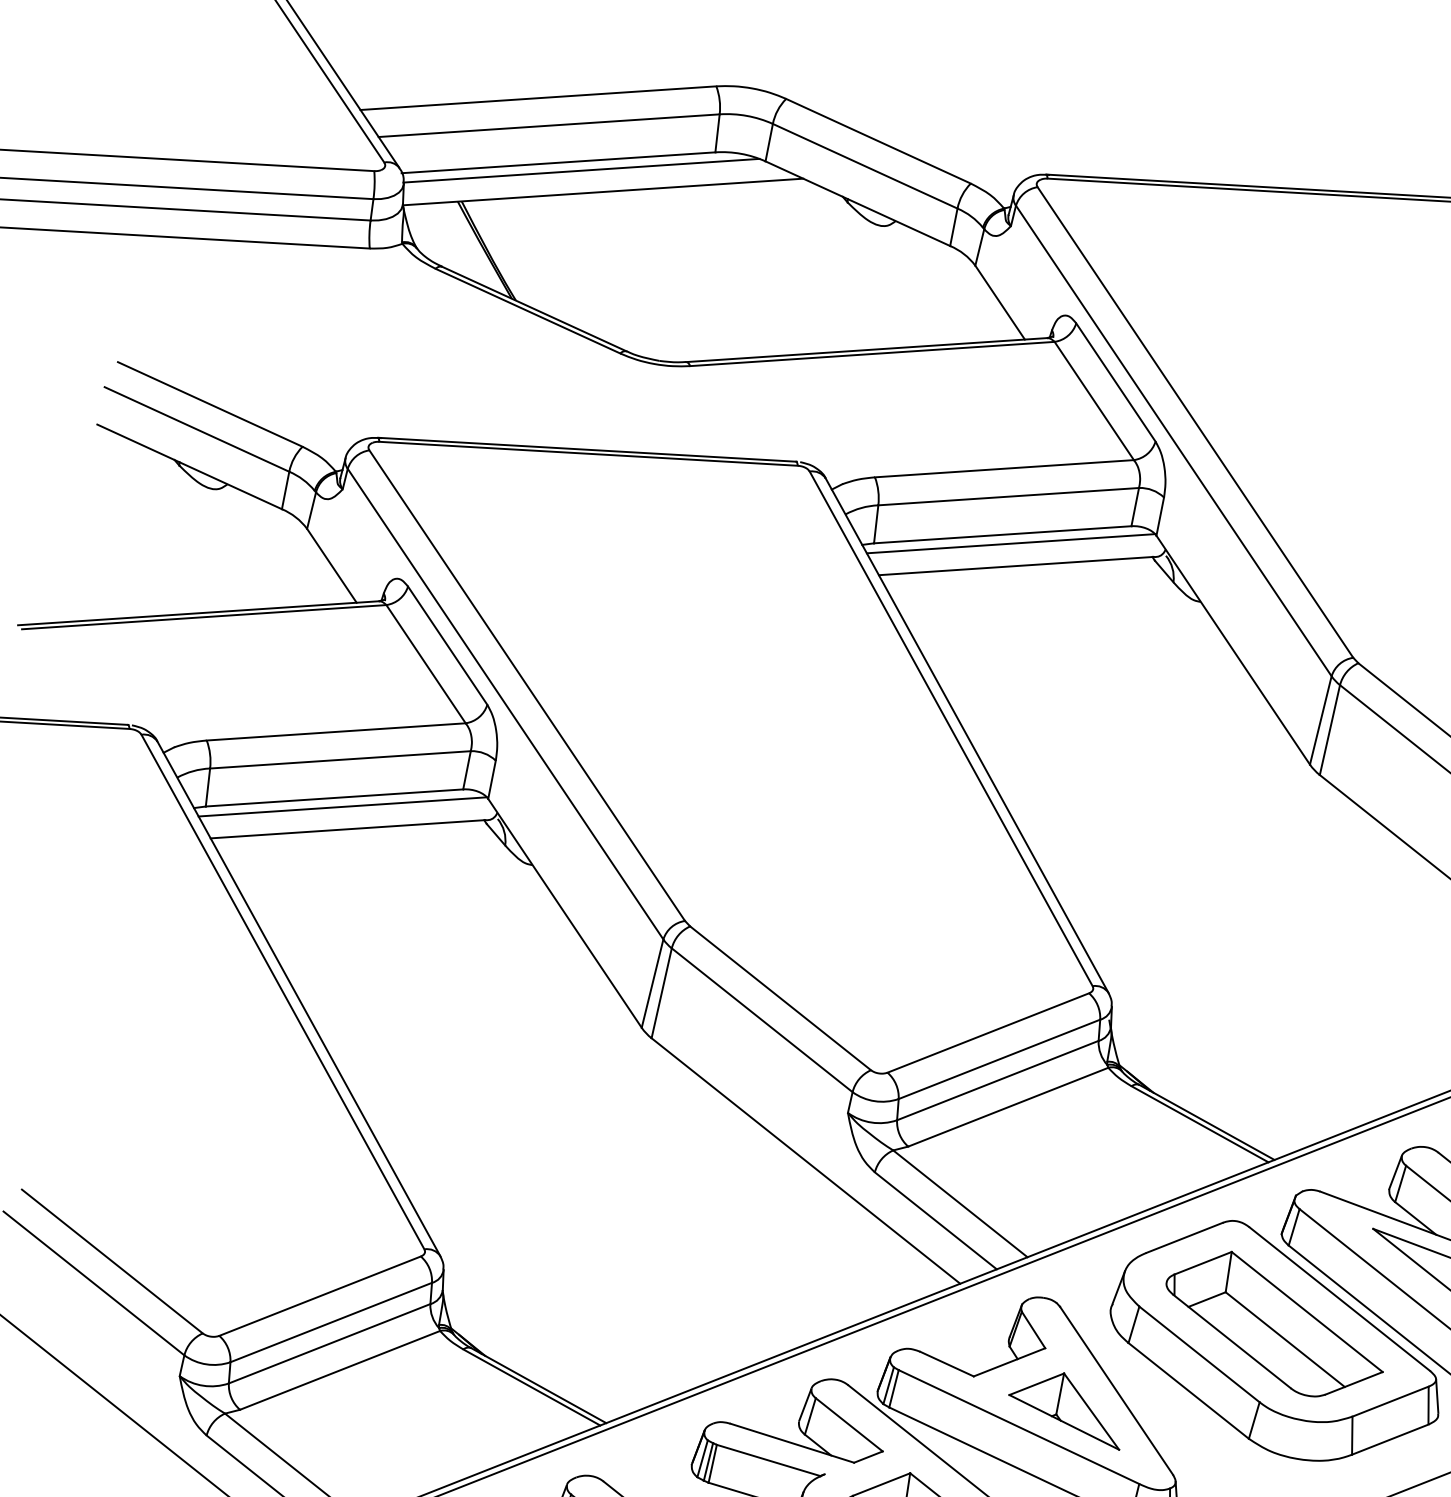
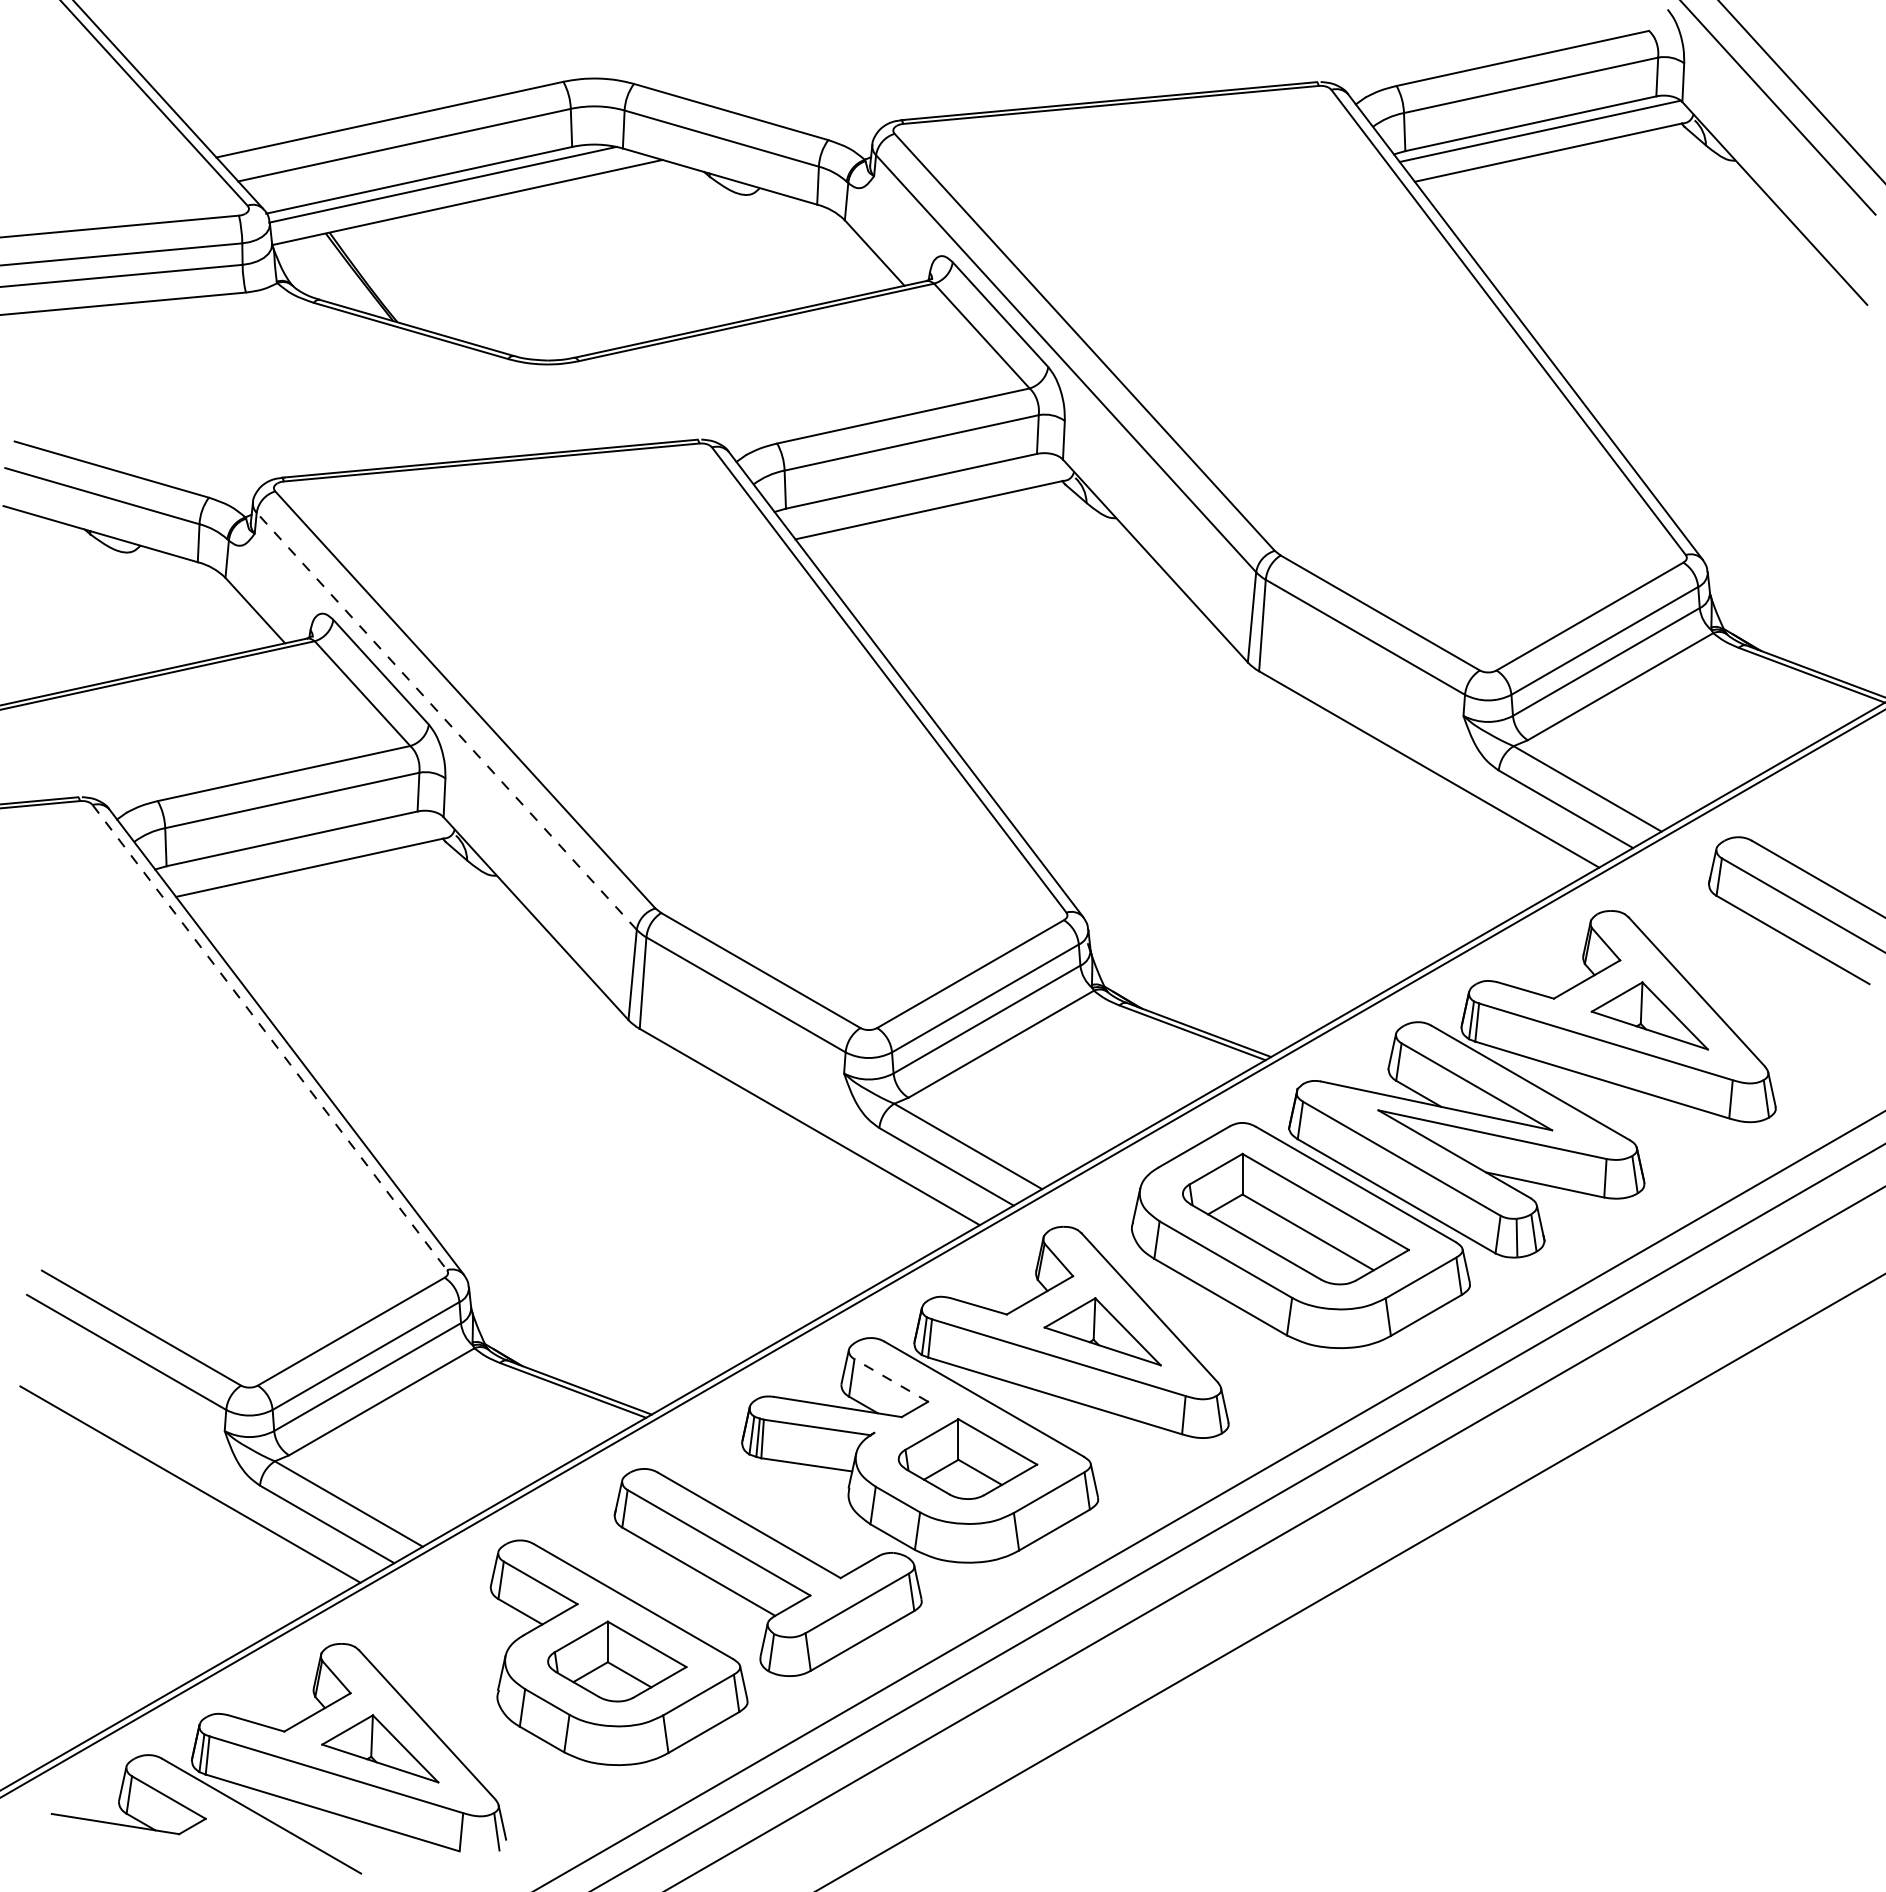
line: (1010, 543) -> (920, 488), removed
line: (505, 703) -> (446, 720), solid -> dashed
line: (342, 806) -> (301, 846), removed
line: (283, 993) -> (270, 1038), solid -> dashed
line: (849, 1424) -> (891, 1380), solid -> dashed

